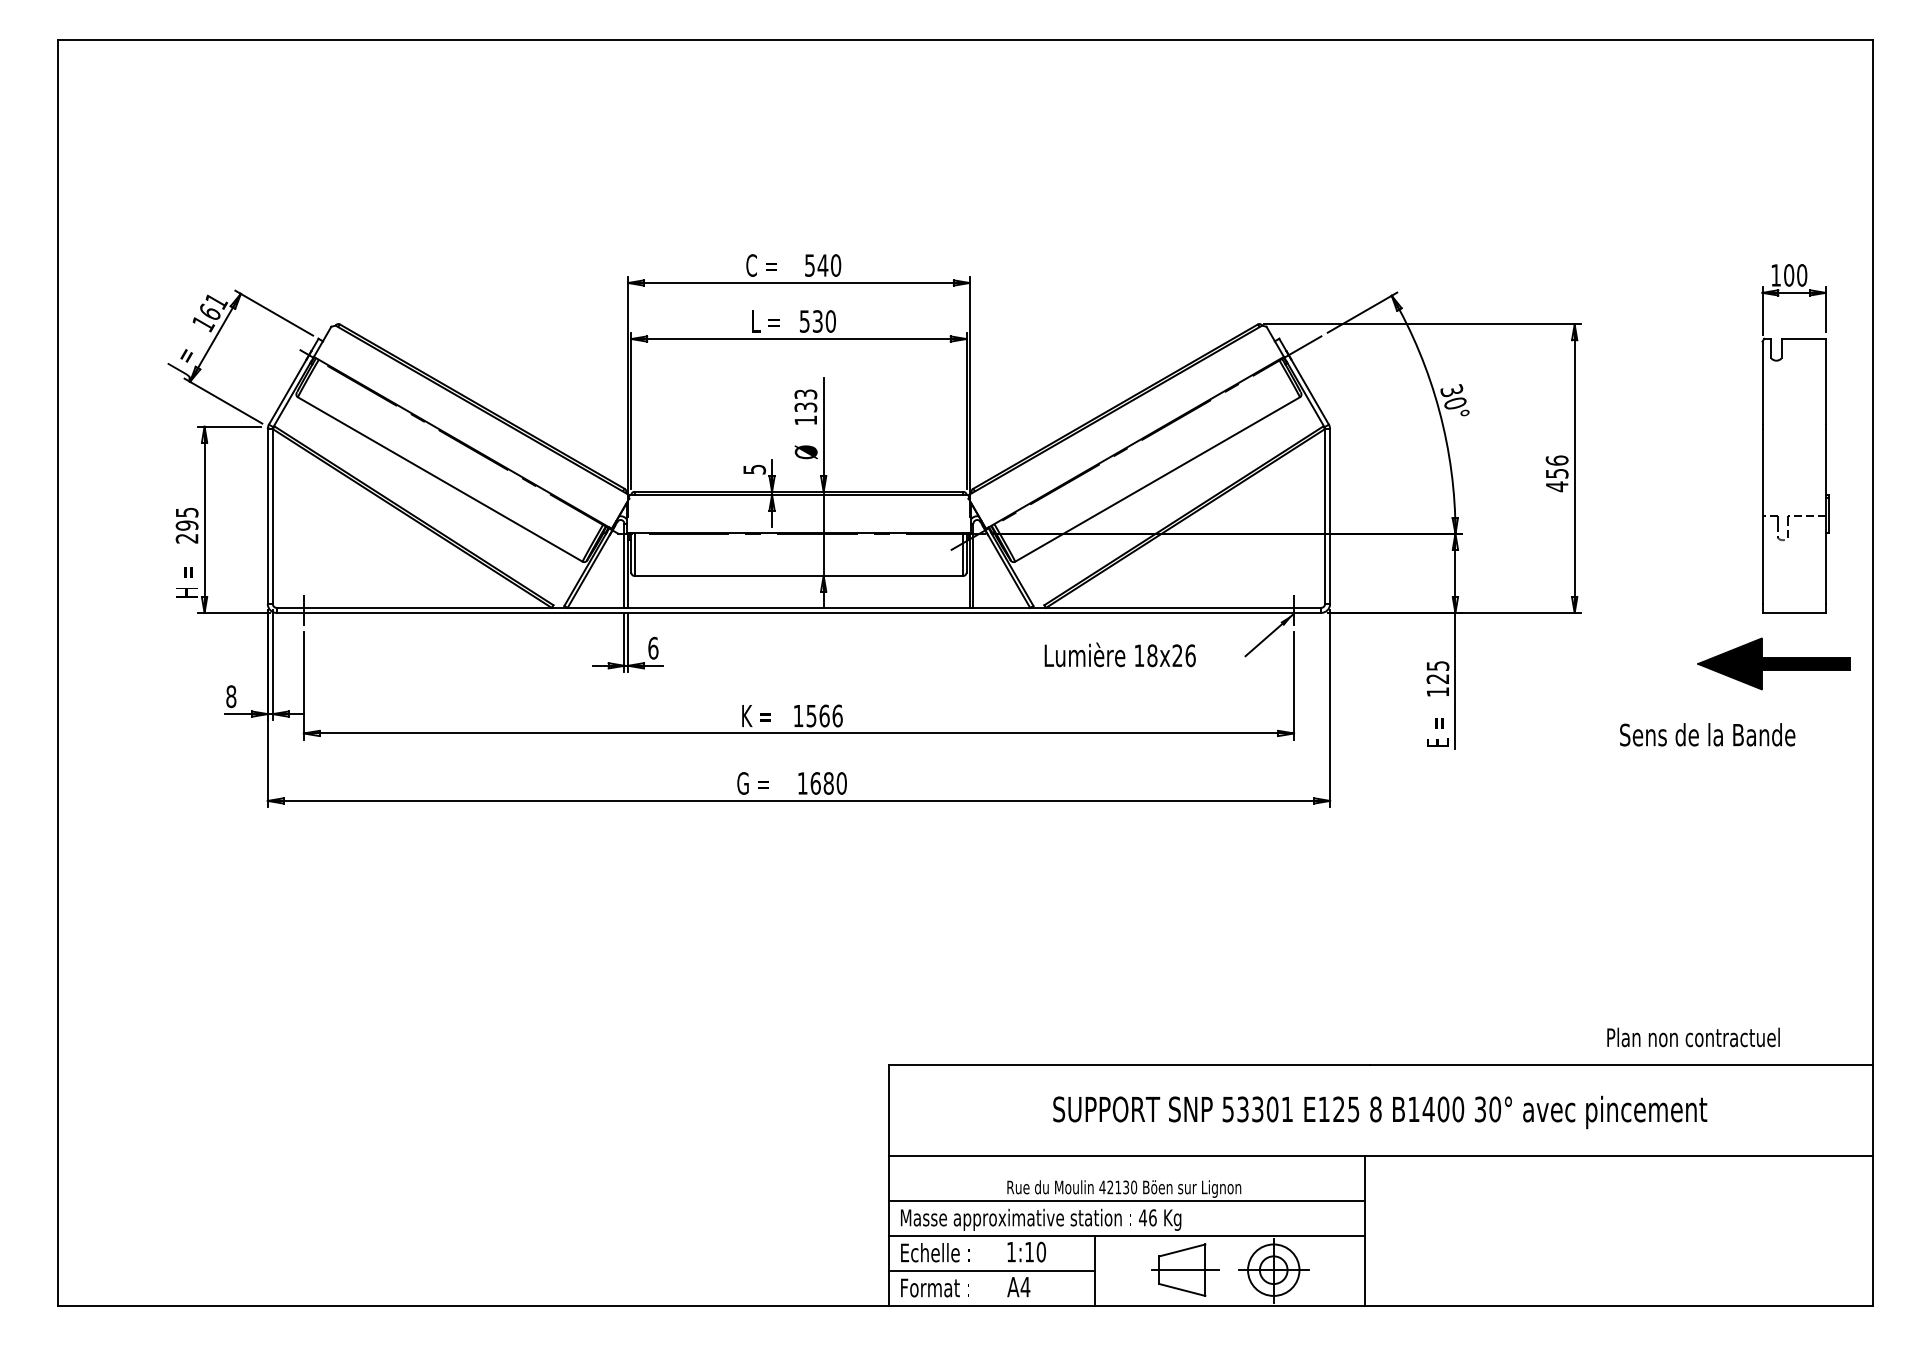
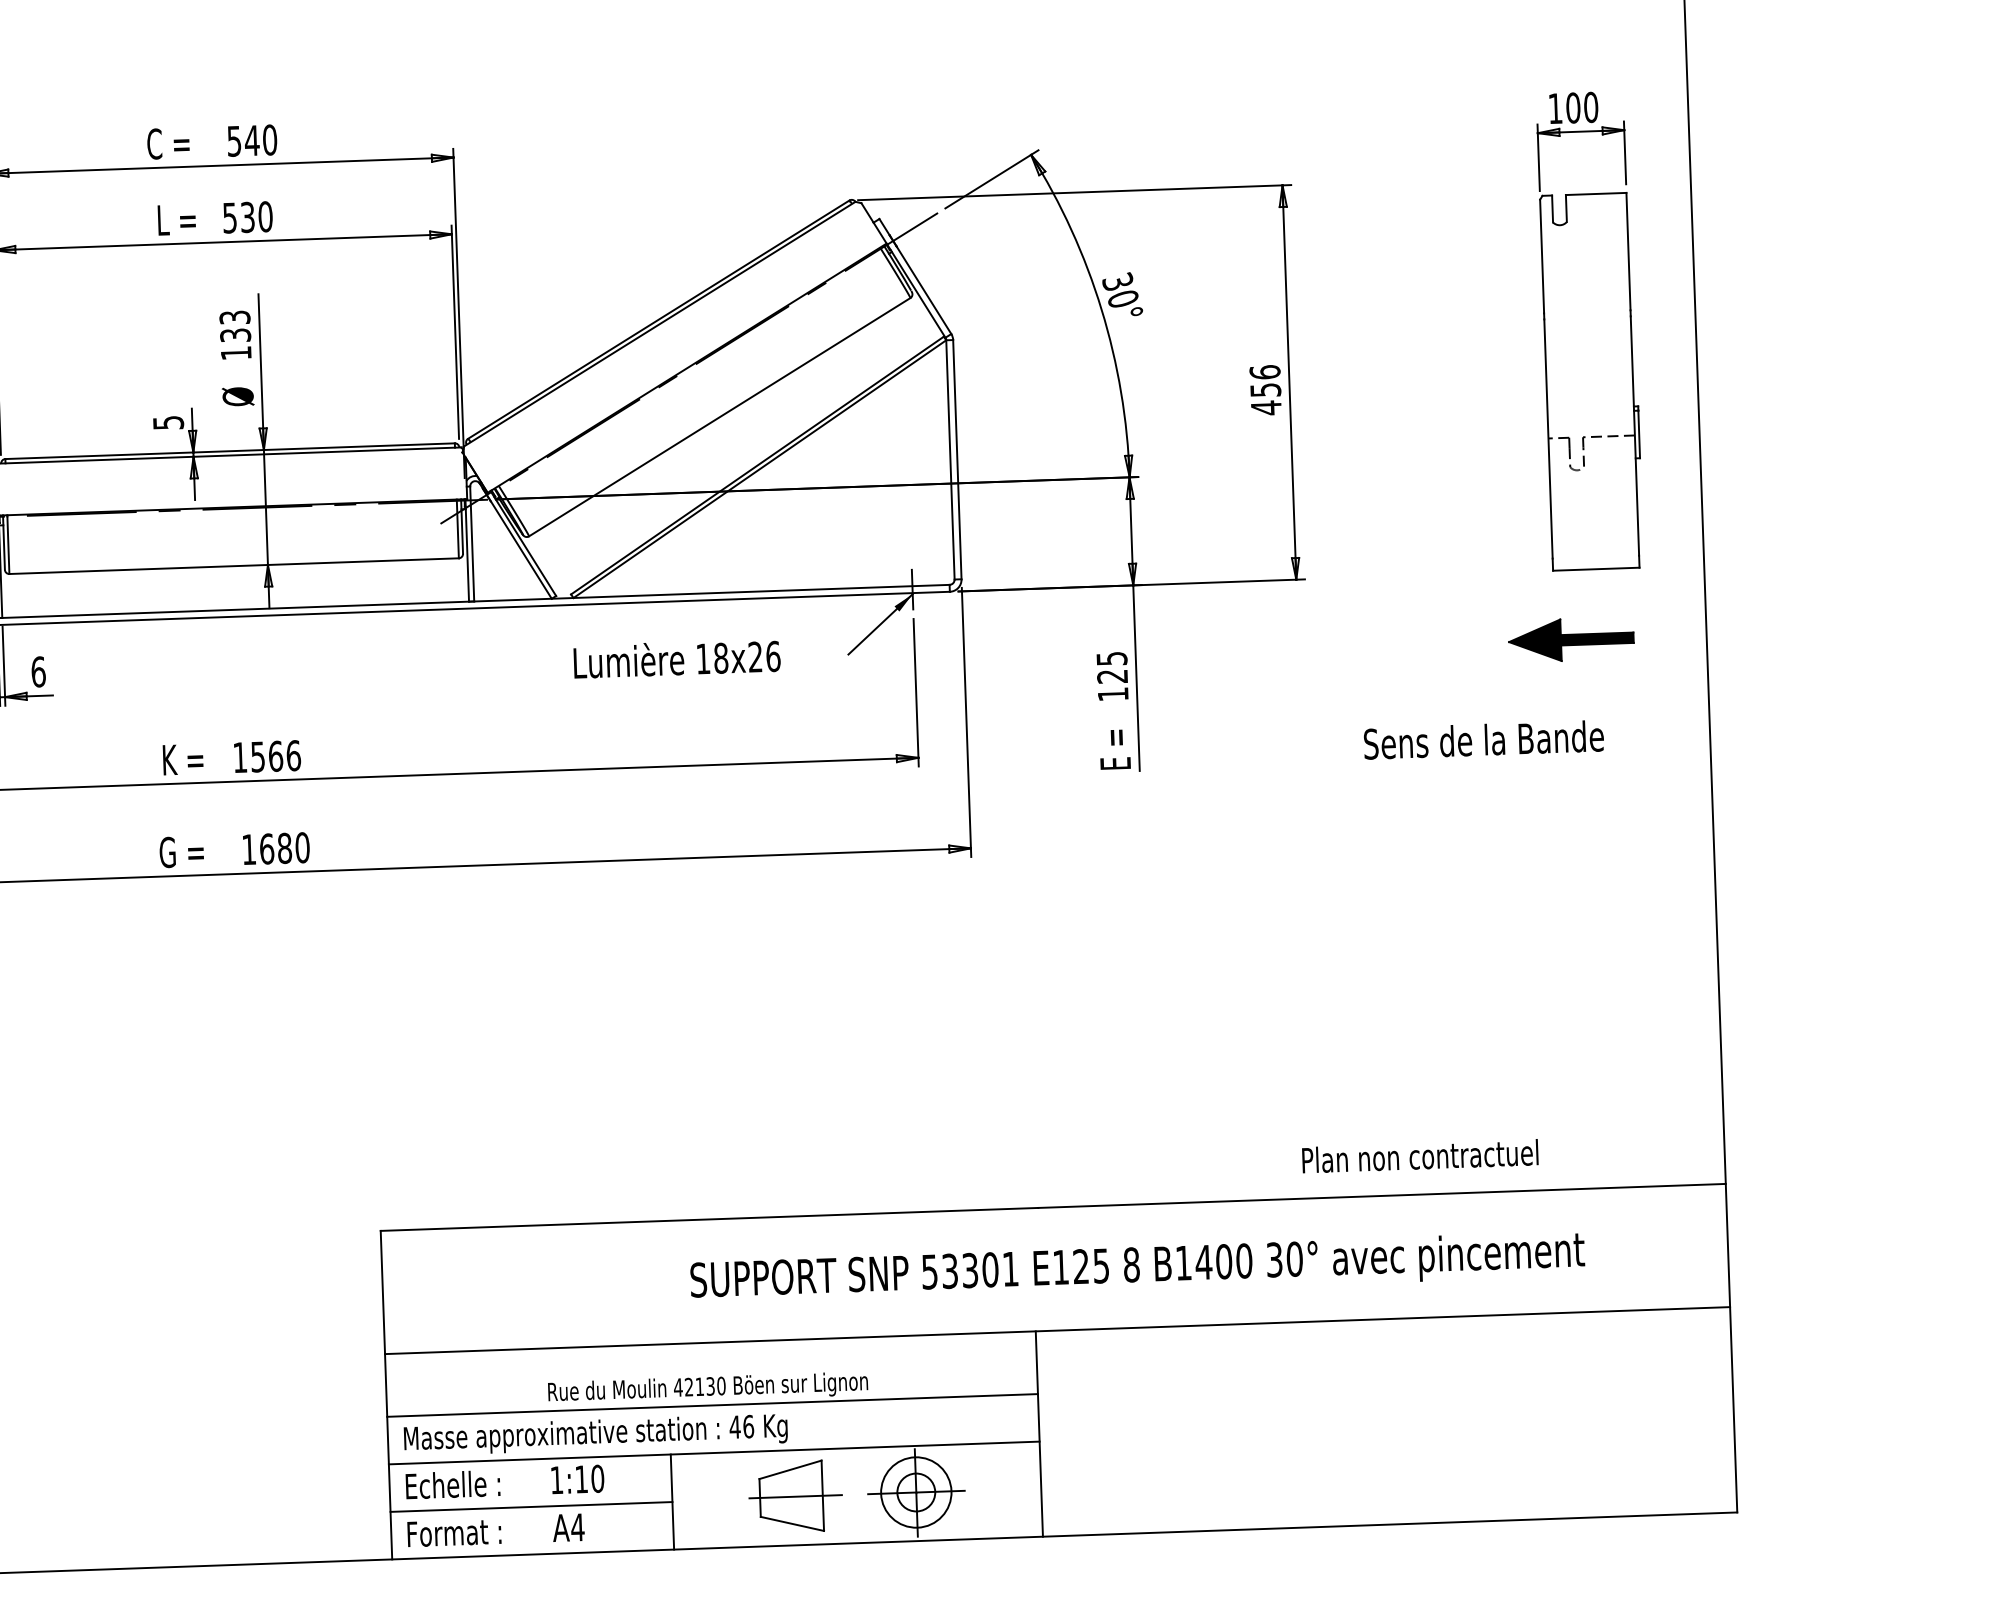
part: (1773, 663) -> (1570, 639), size x0.6
text: (1693, 1037) -> (1420, 1156), moved
text: (1380, 1112) -> (1138, 1268), moved

